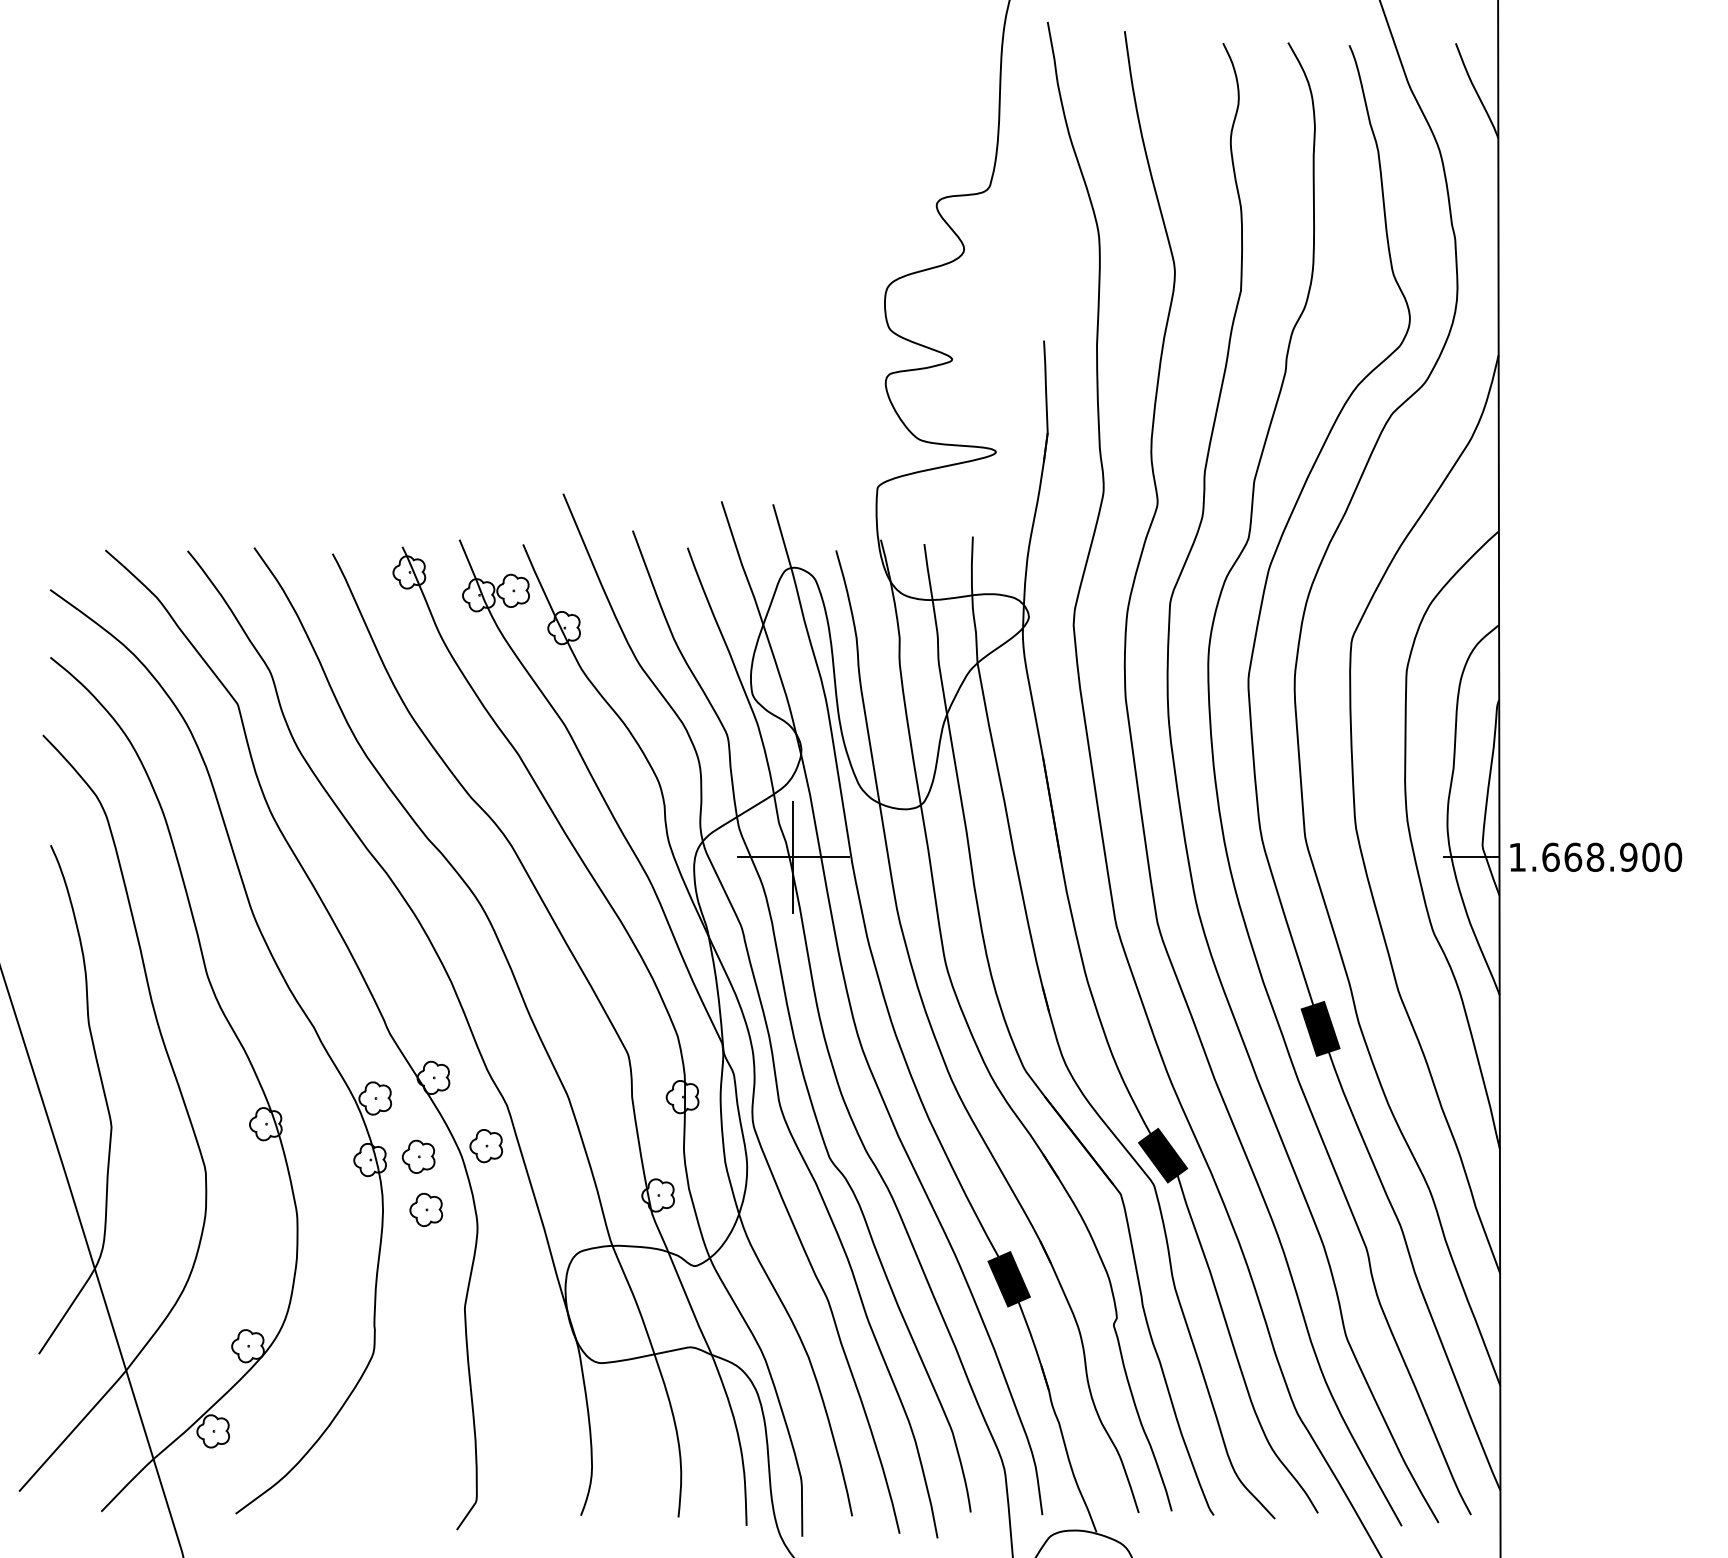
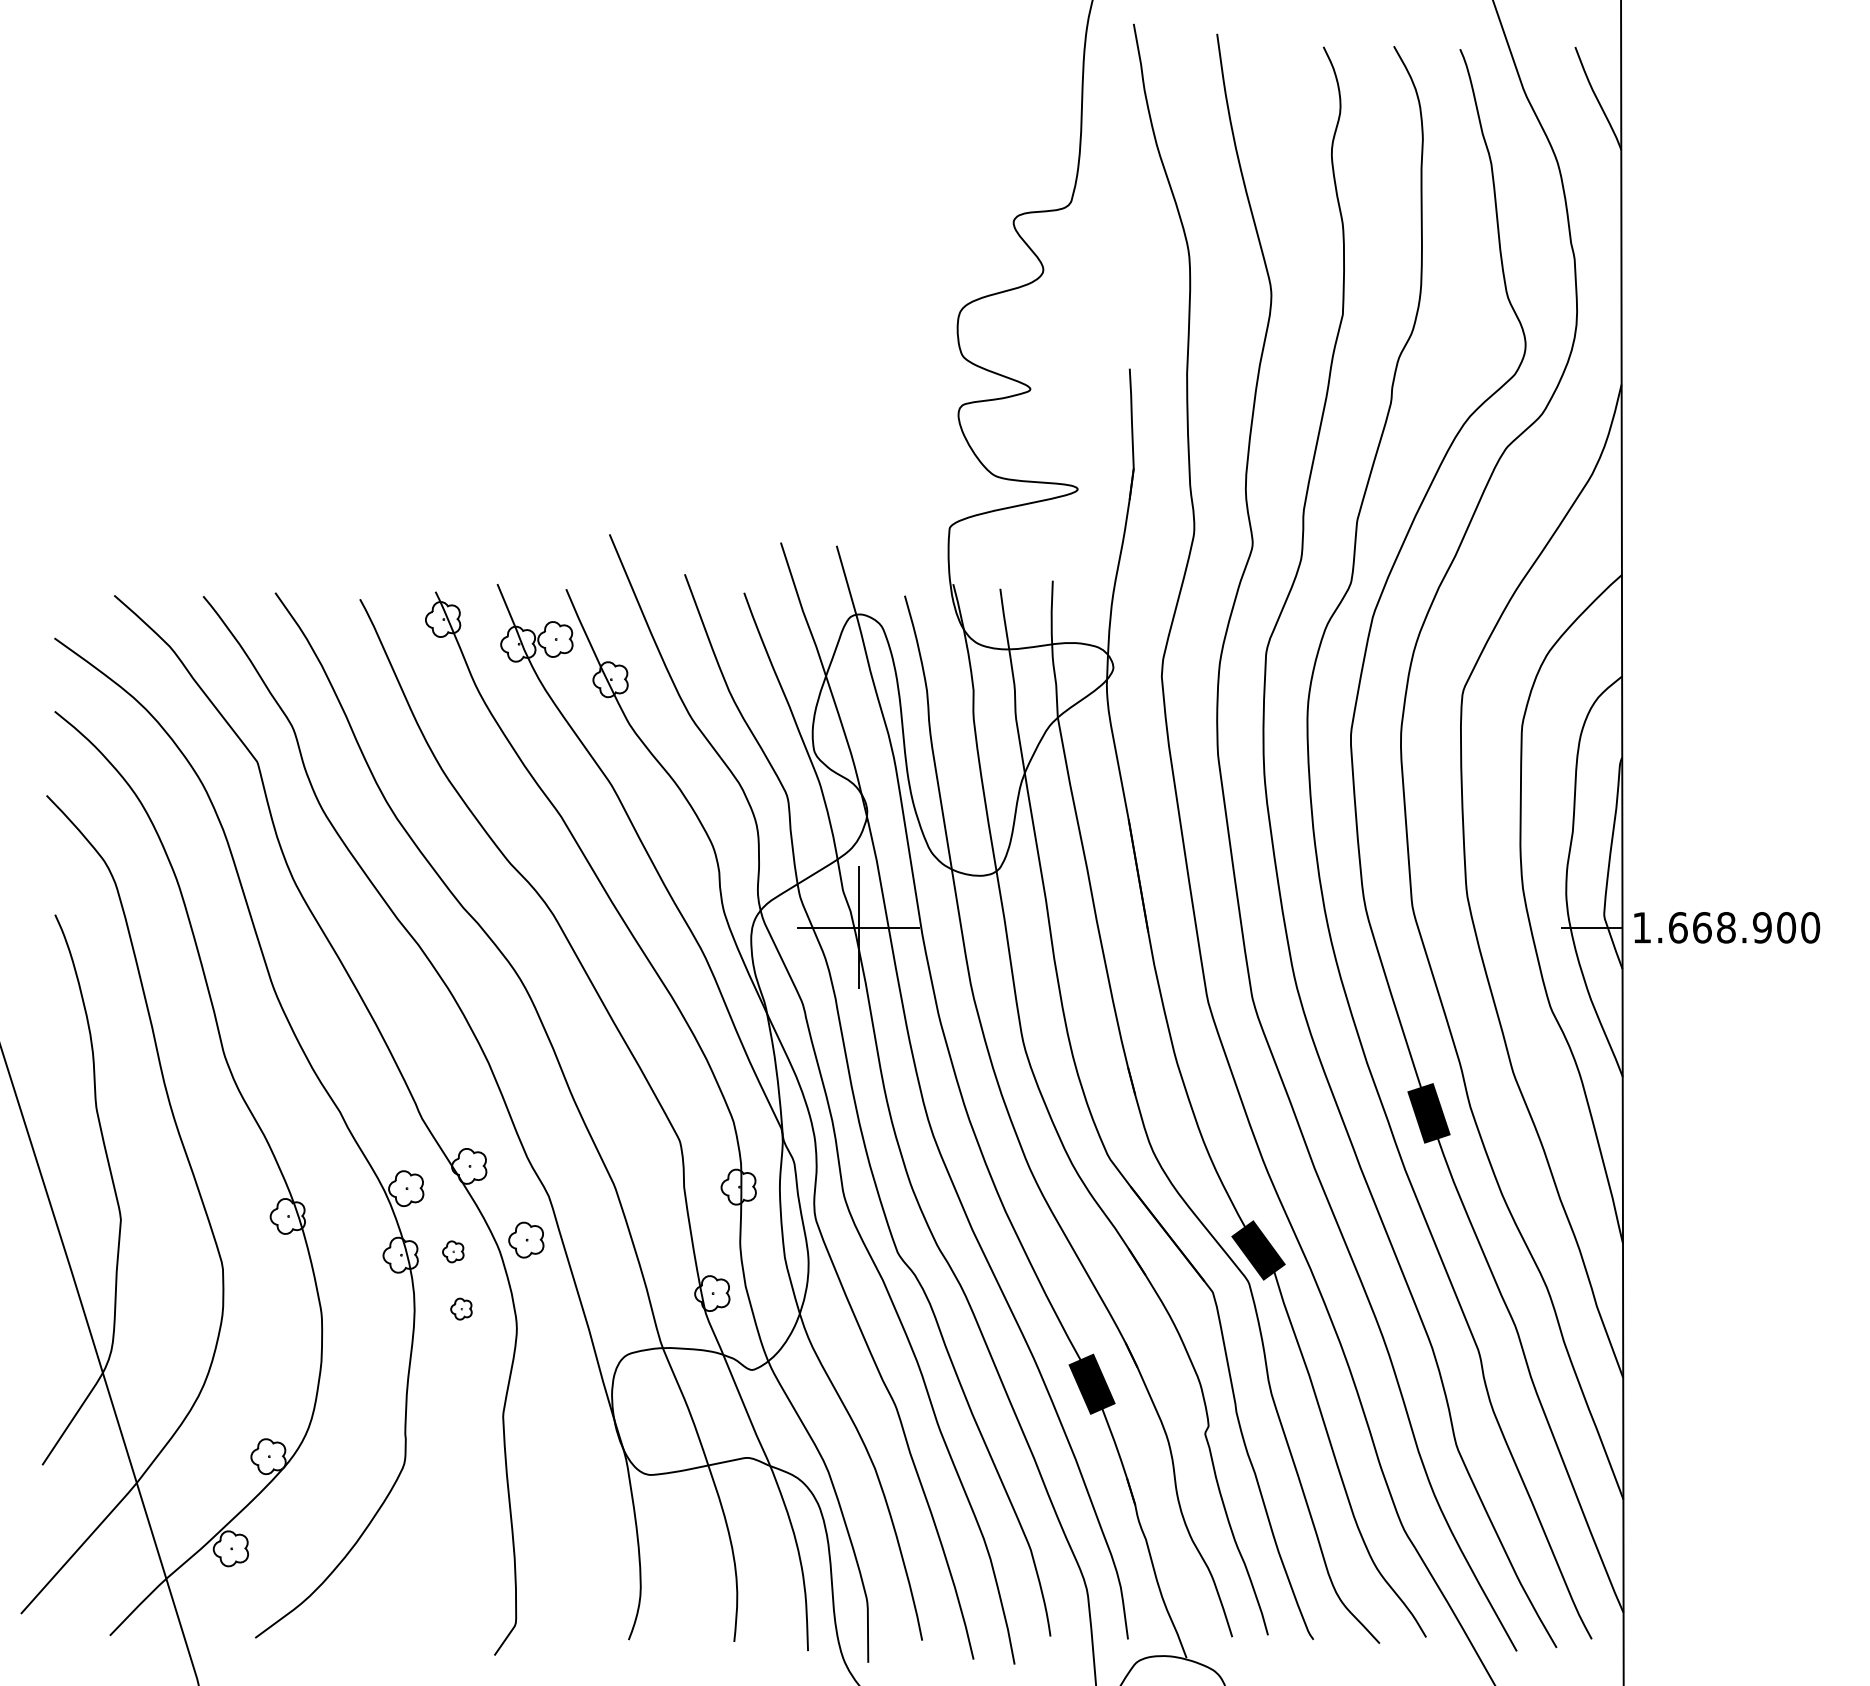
part: (418, 1156) -> (453, 1251), size x0.6
part: (426, 1209) -> (461, 1308), size x0.6

